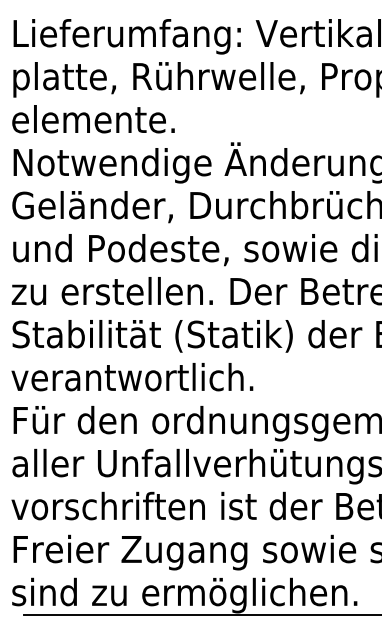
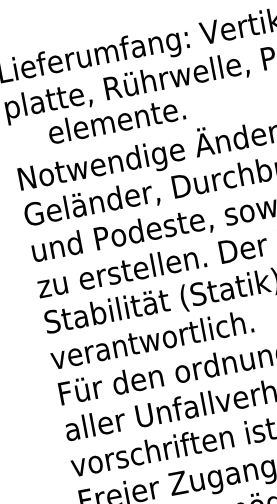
text: (93, 119) -> (116, 120), moved

